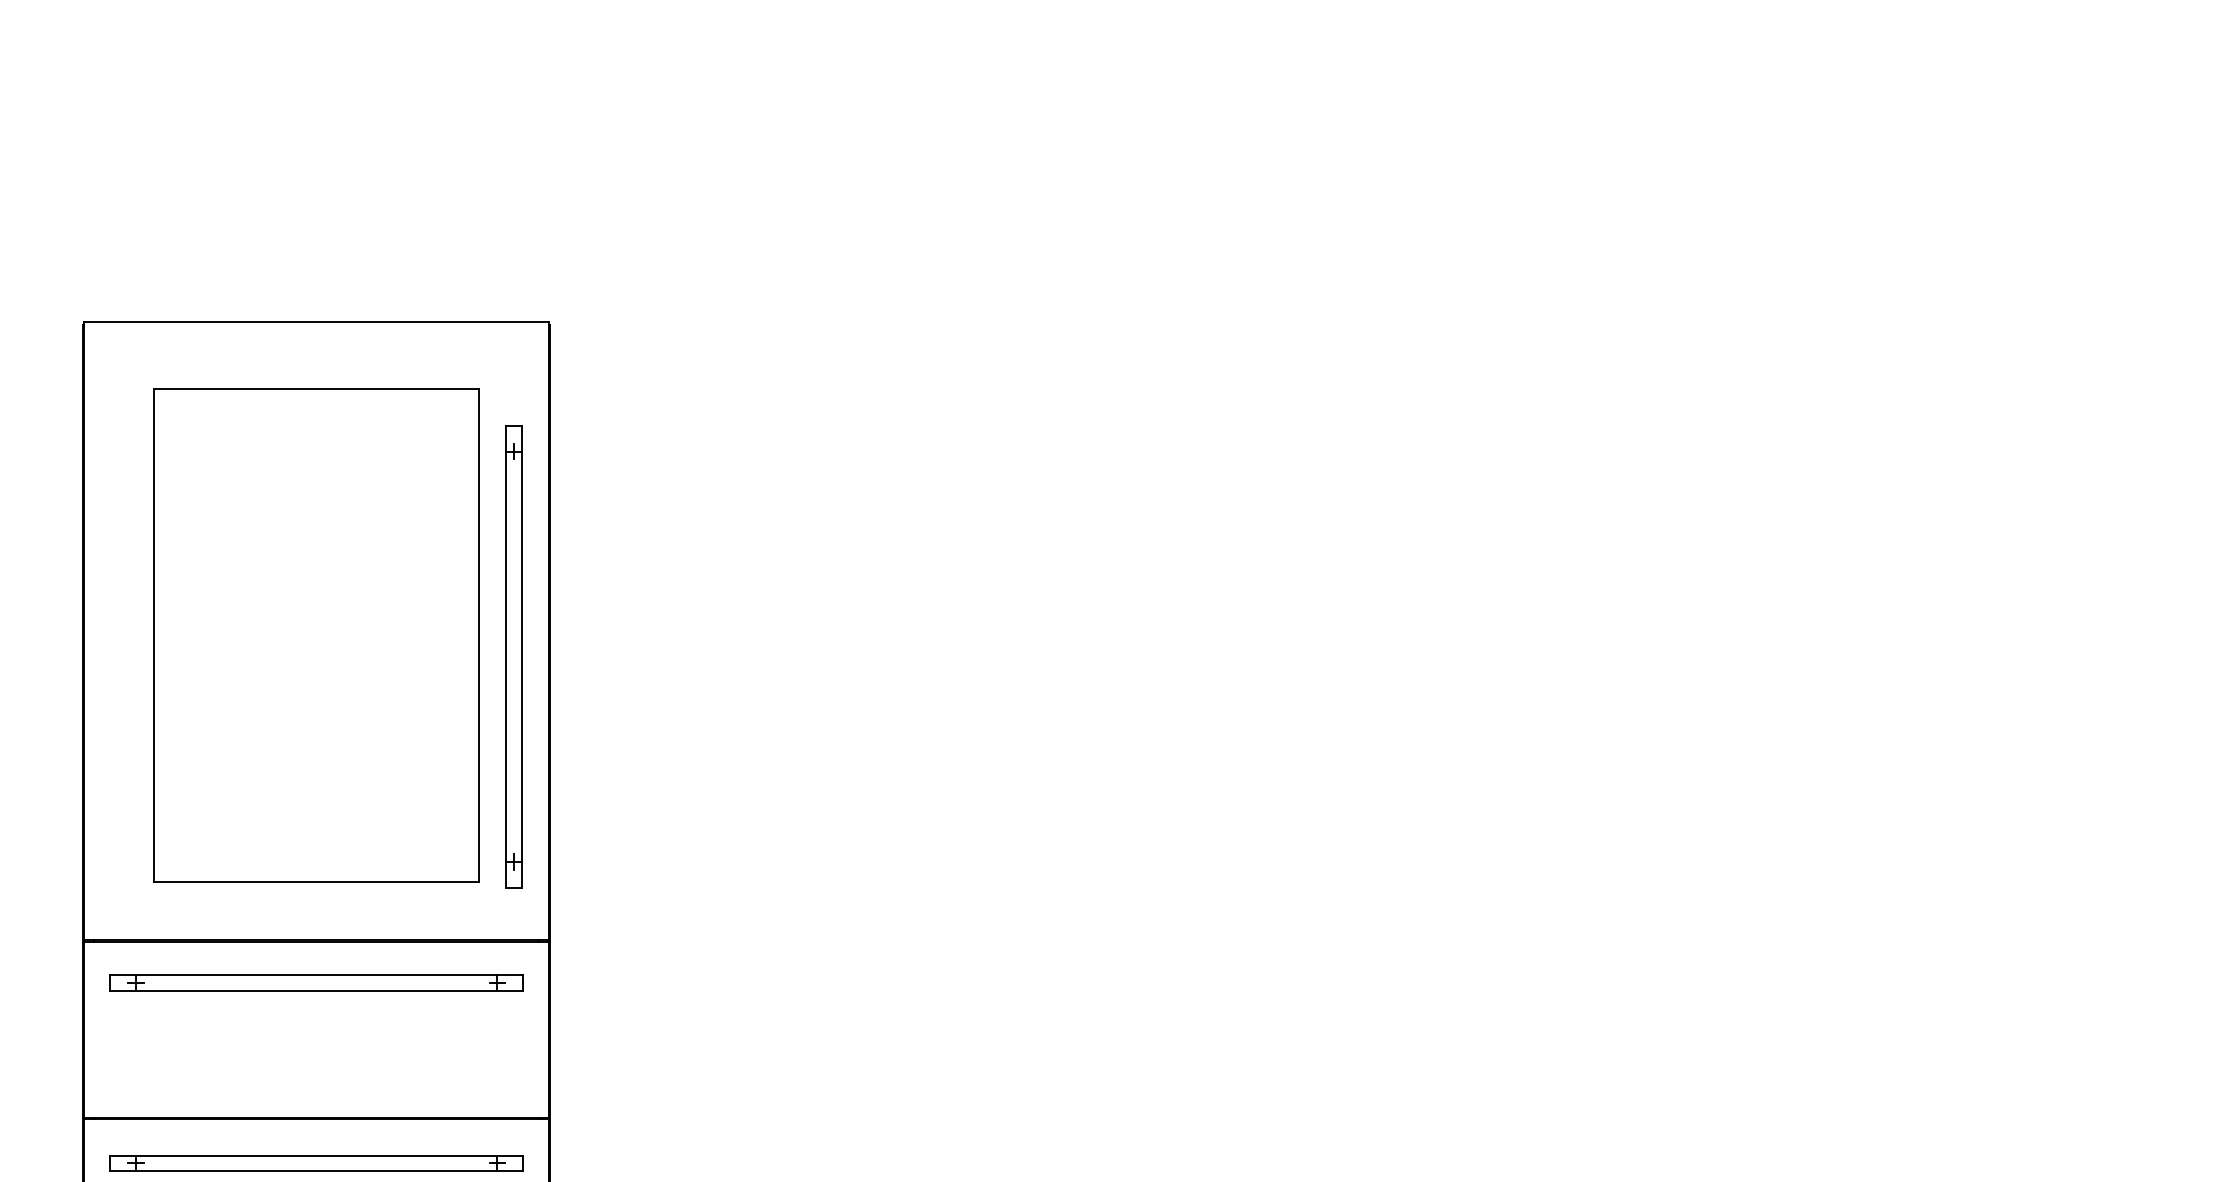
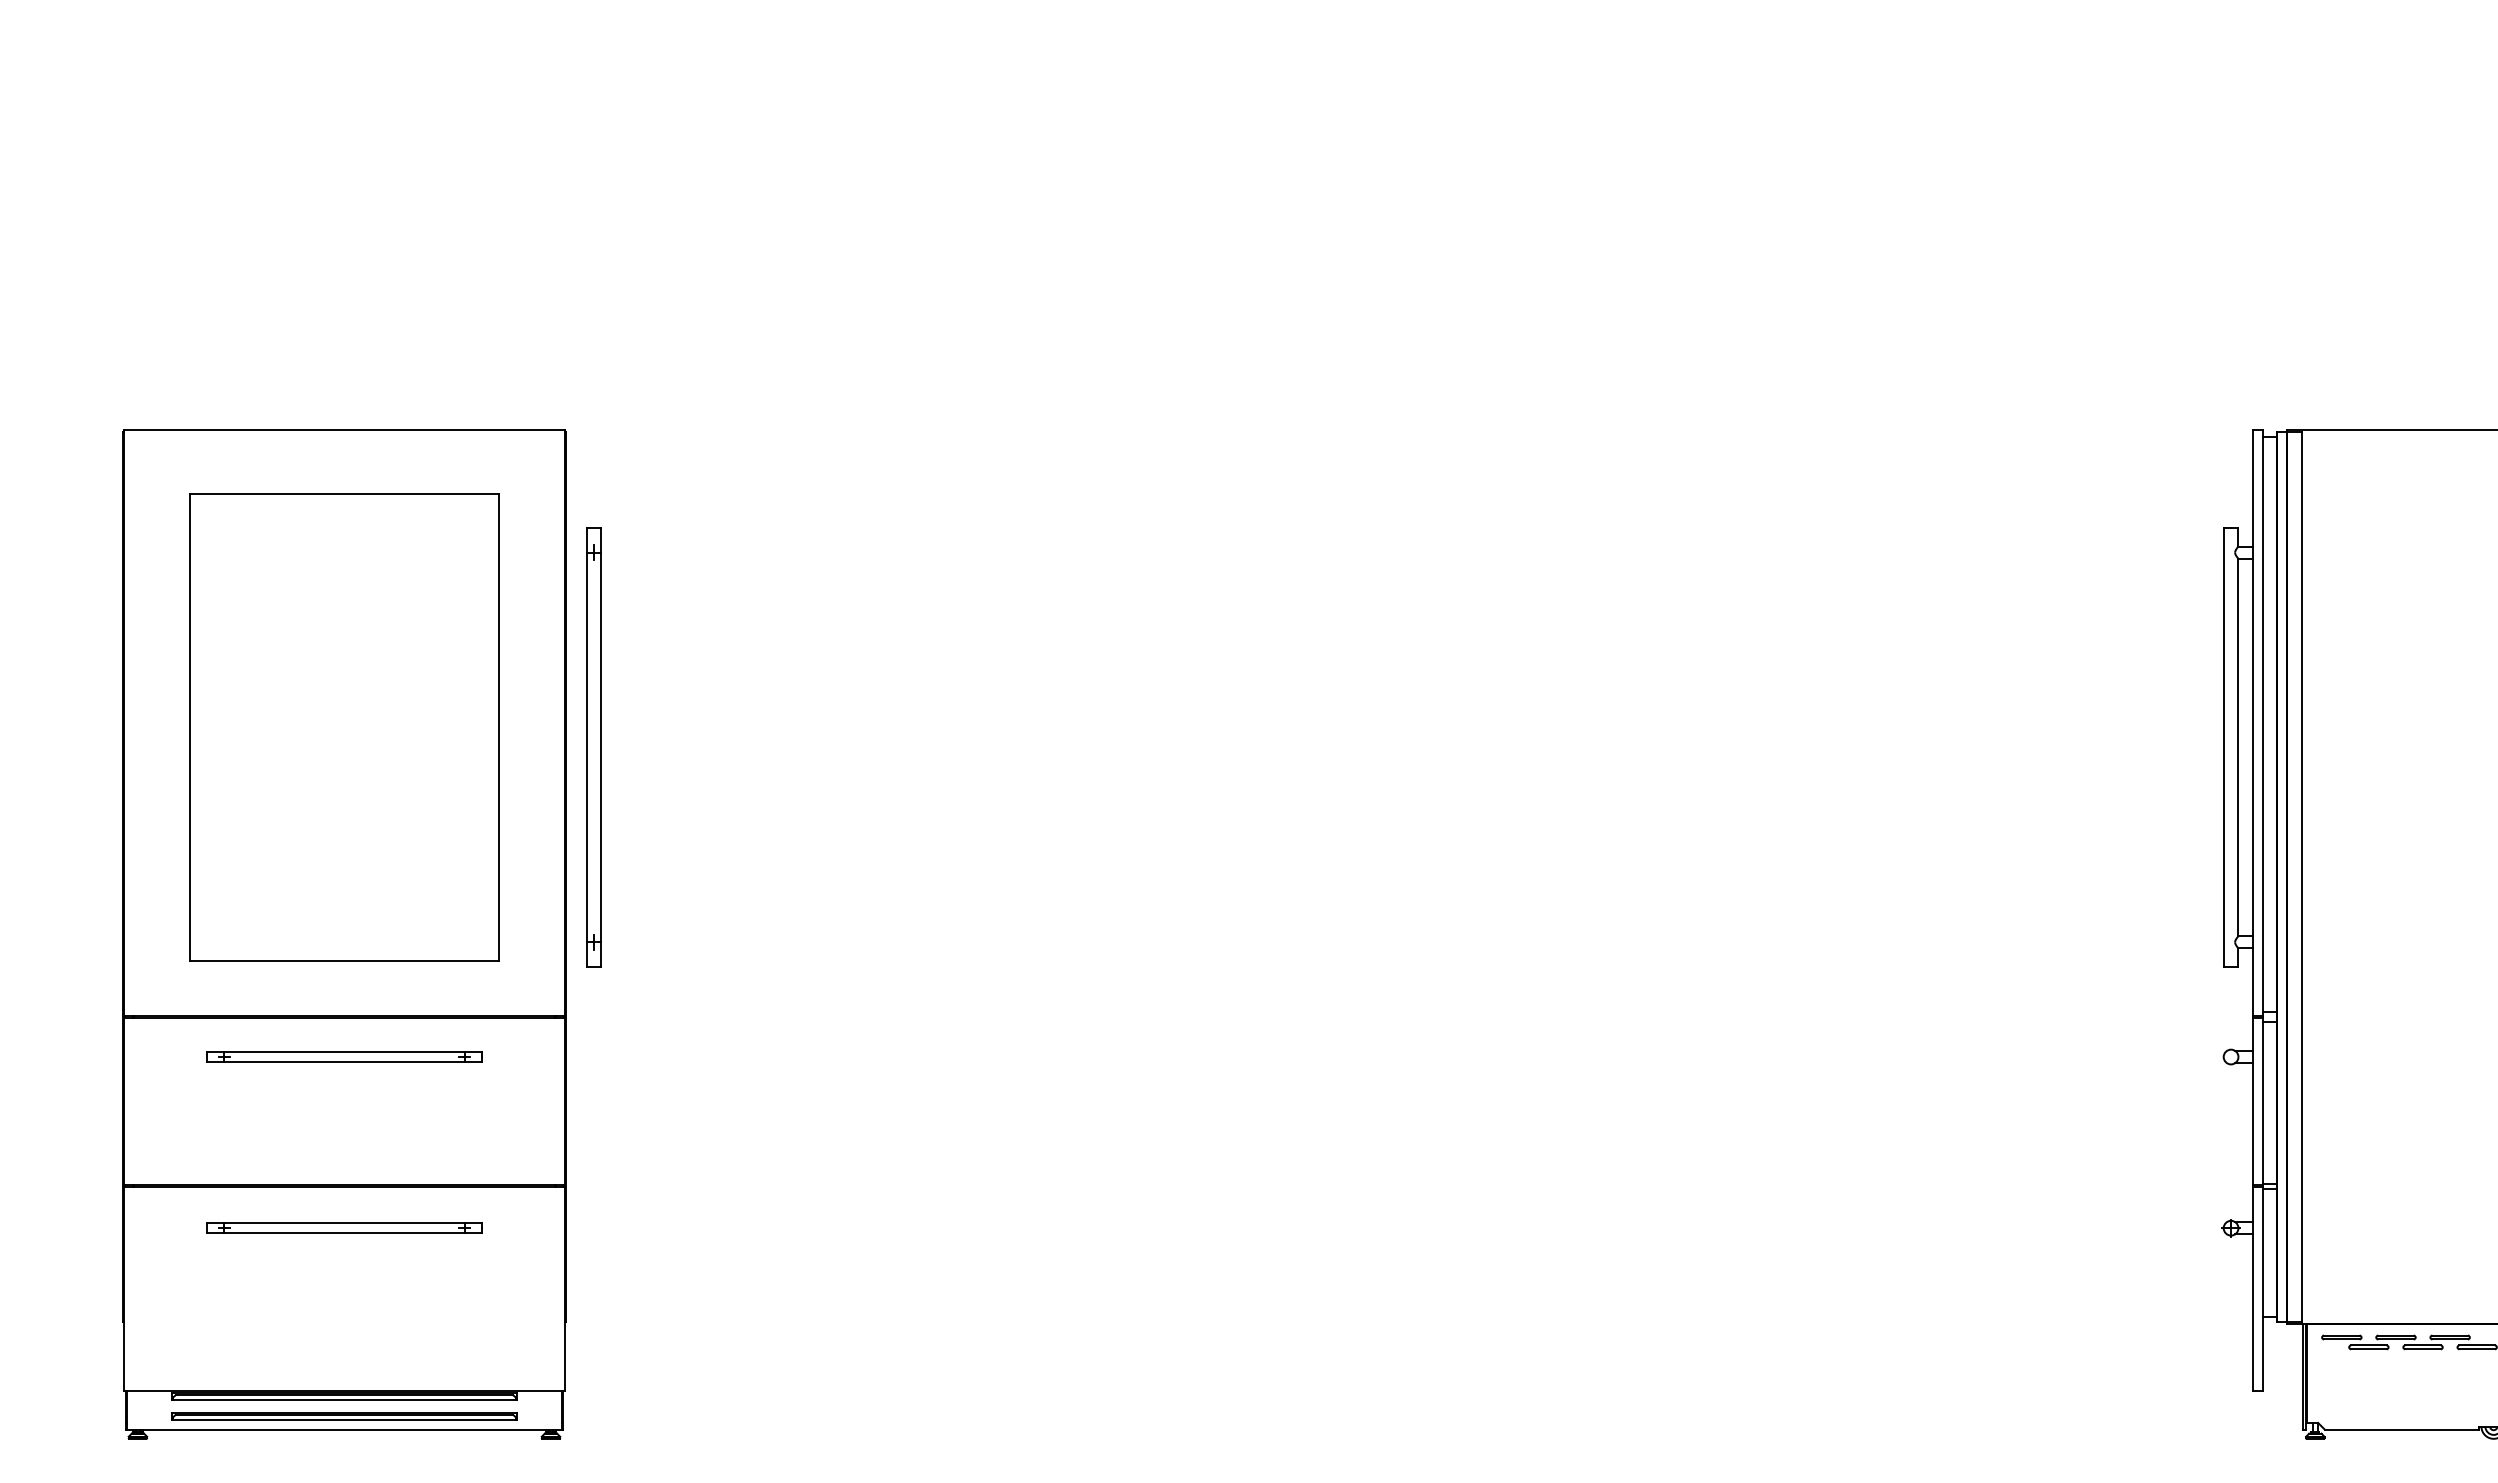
part: (513, 656) -> (593, 747), moved
part: (316, 982) -> (344, 1056), size x0.7
part: (316, 1163) -> (344, 1228), size x0.7

